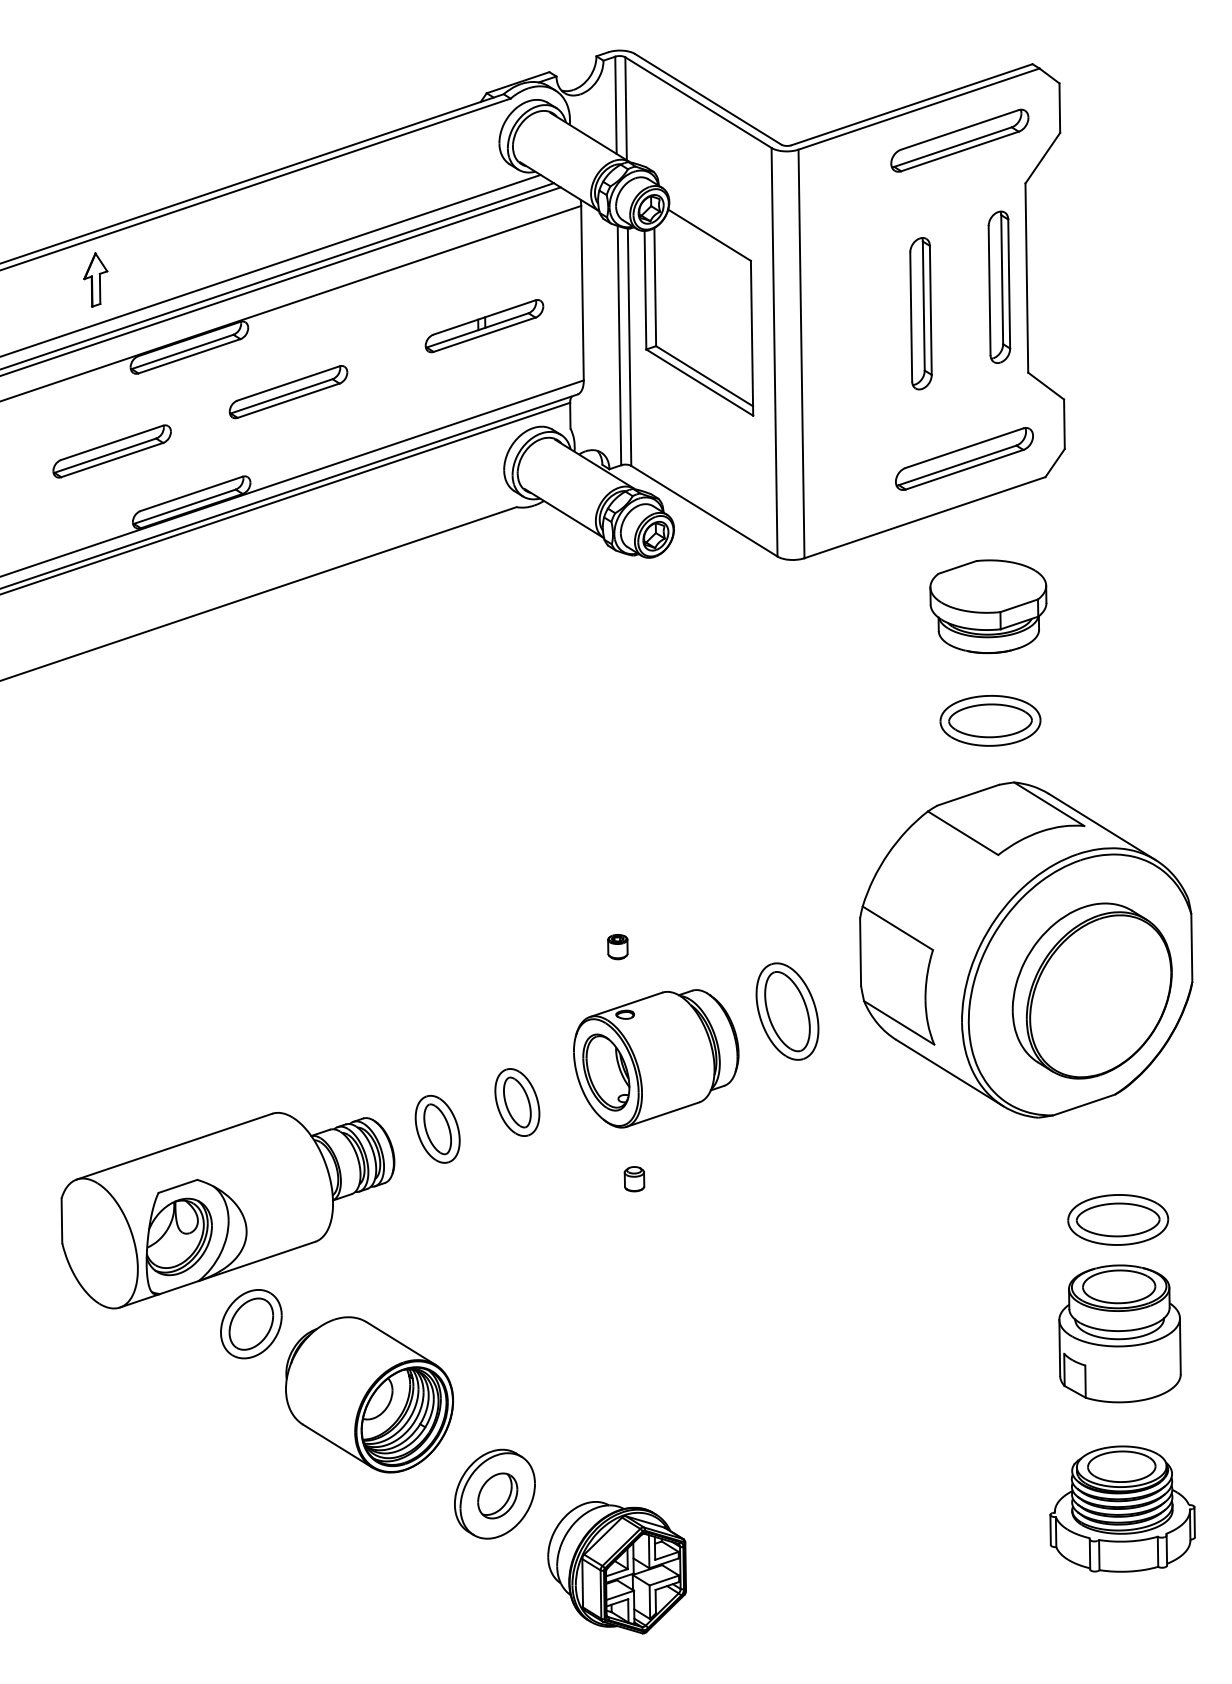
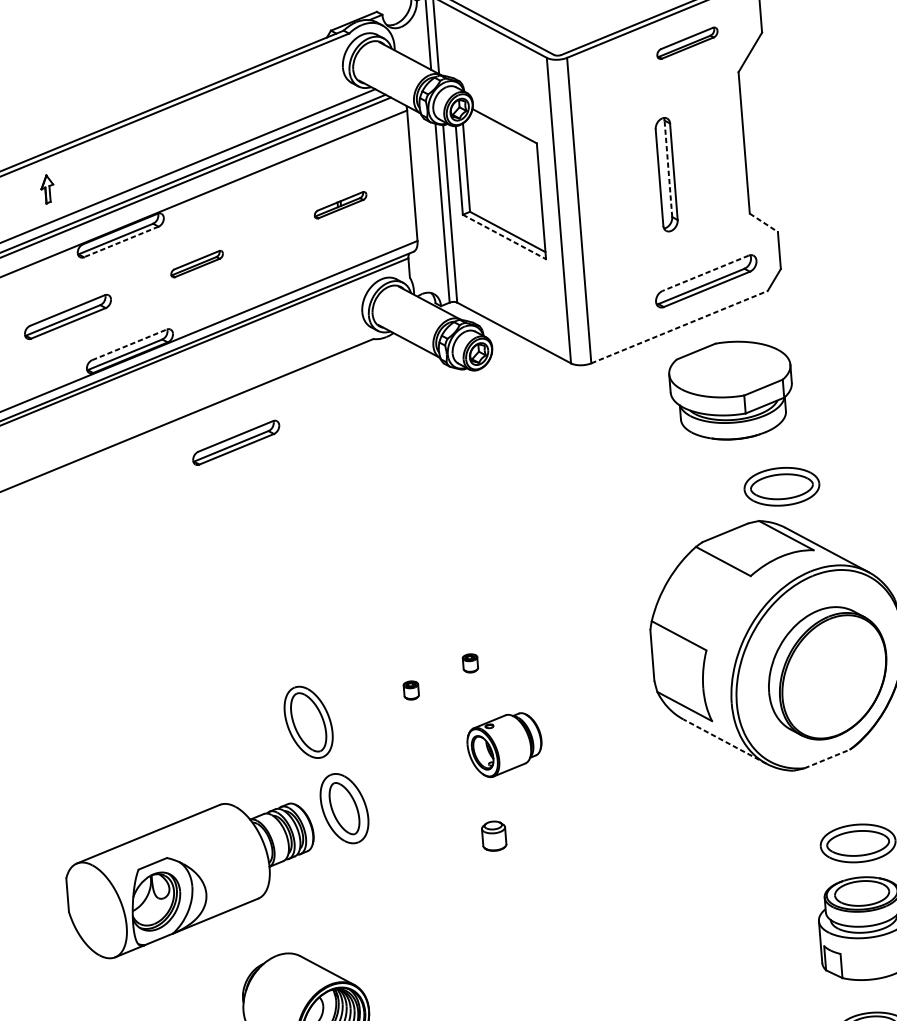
part: (959, 140) -> (687, 43), size x0.6
part: (95, 279) -> (47, 189), size x0.7
part: (999, 286) -> (724, 150), removed
line: (923, 306) -> (668, 169), solid -> dashed
part: (484, 326) -> (340, 205), size x0.6
line: (189, 356) -> (121, 242), solid -> dashed
line: (699, 382) -> (504, 236), solid -> dashed
line: (1046, 386) -> (764, 223), solid -> dashed
part: (288, 392) -> (197, 264), size x0.6
line: (963, 448) -> (705, 273), solid -> dashed
line: (191, 493) -> (129, 344), solid -> dashed
line: (925, 517) -> (679, 327), solid -> dashed
part: (988, 606) -> (731, 390), size x1.4
part: (324, 633) -> (235, 442), added
part: (990, 720) -> (781, 486), moved
part: (536, 978) -> (411, 690), added
part: (787, 1011) -> (308, 722), moved
part: (656, 1058) -> (504, 744), size x0.6
line: (949, 1073) -> (724, 741), solid -> dashed
part: (517, 1102) -> (402, 784), removed
line: (1084, 1105) -> (827, 759), solid -> dashed
part: (437, 1128) -> (344, 807), size x1.4
part: (634, 1179) -> (494, 836), size x1.6
part: (251, 1324) -> (214, 963), removed

